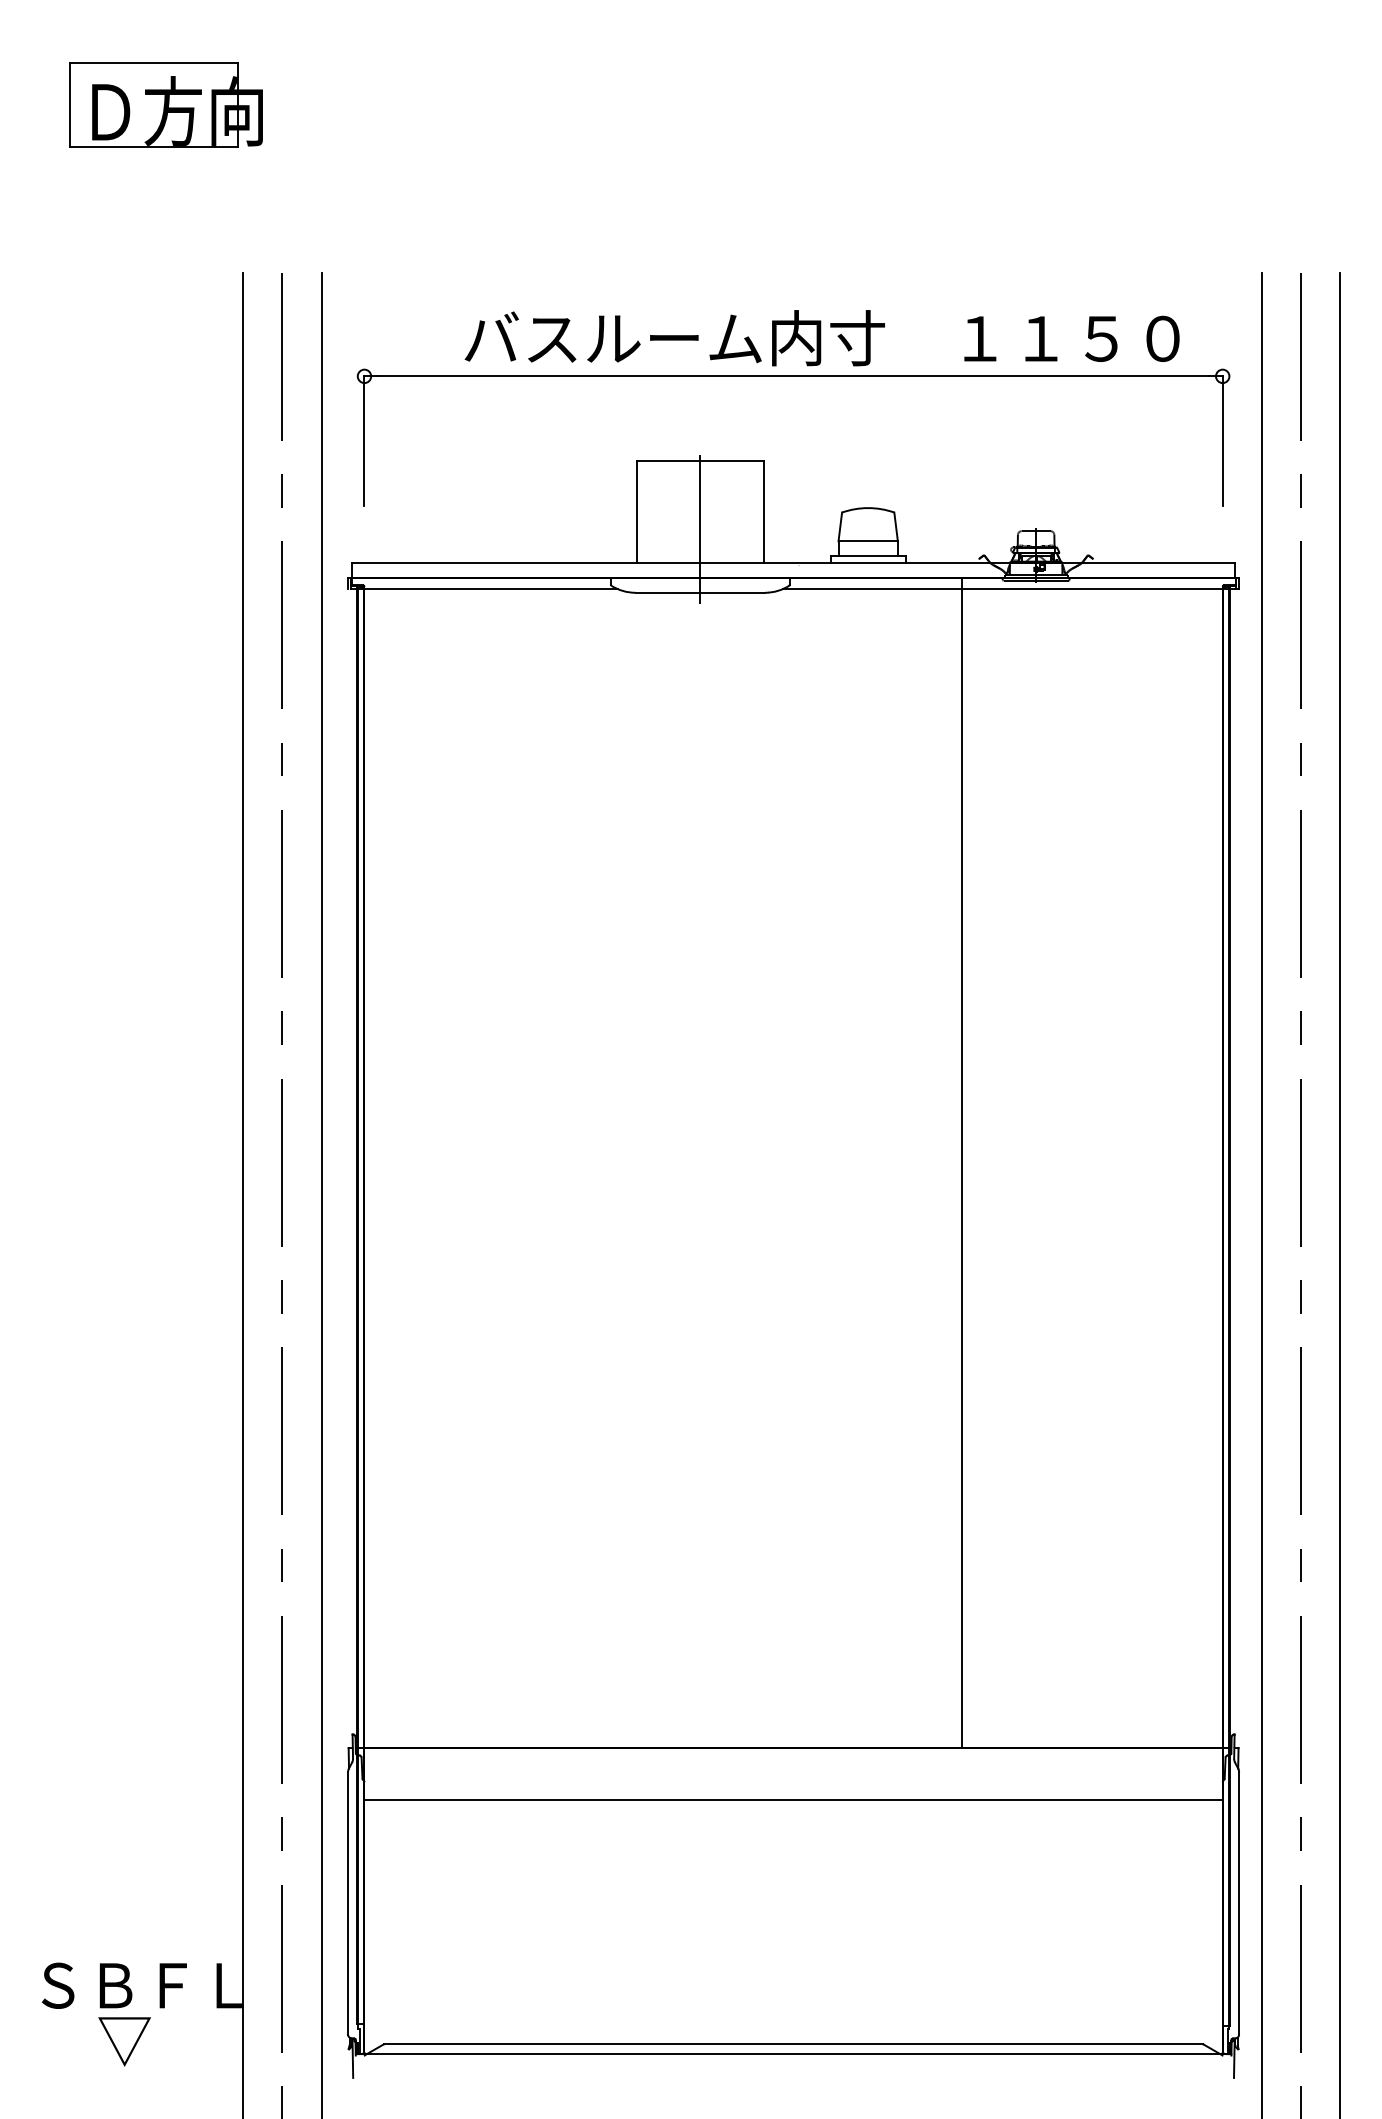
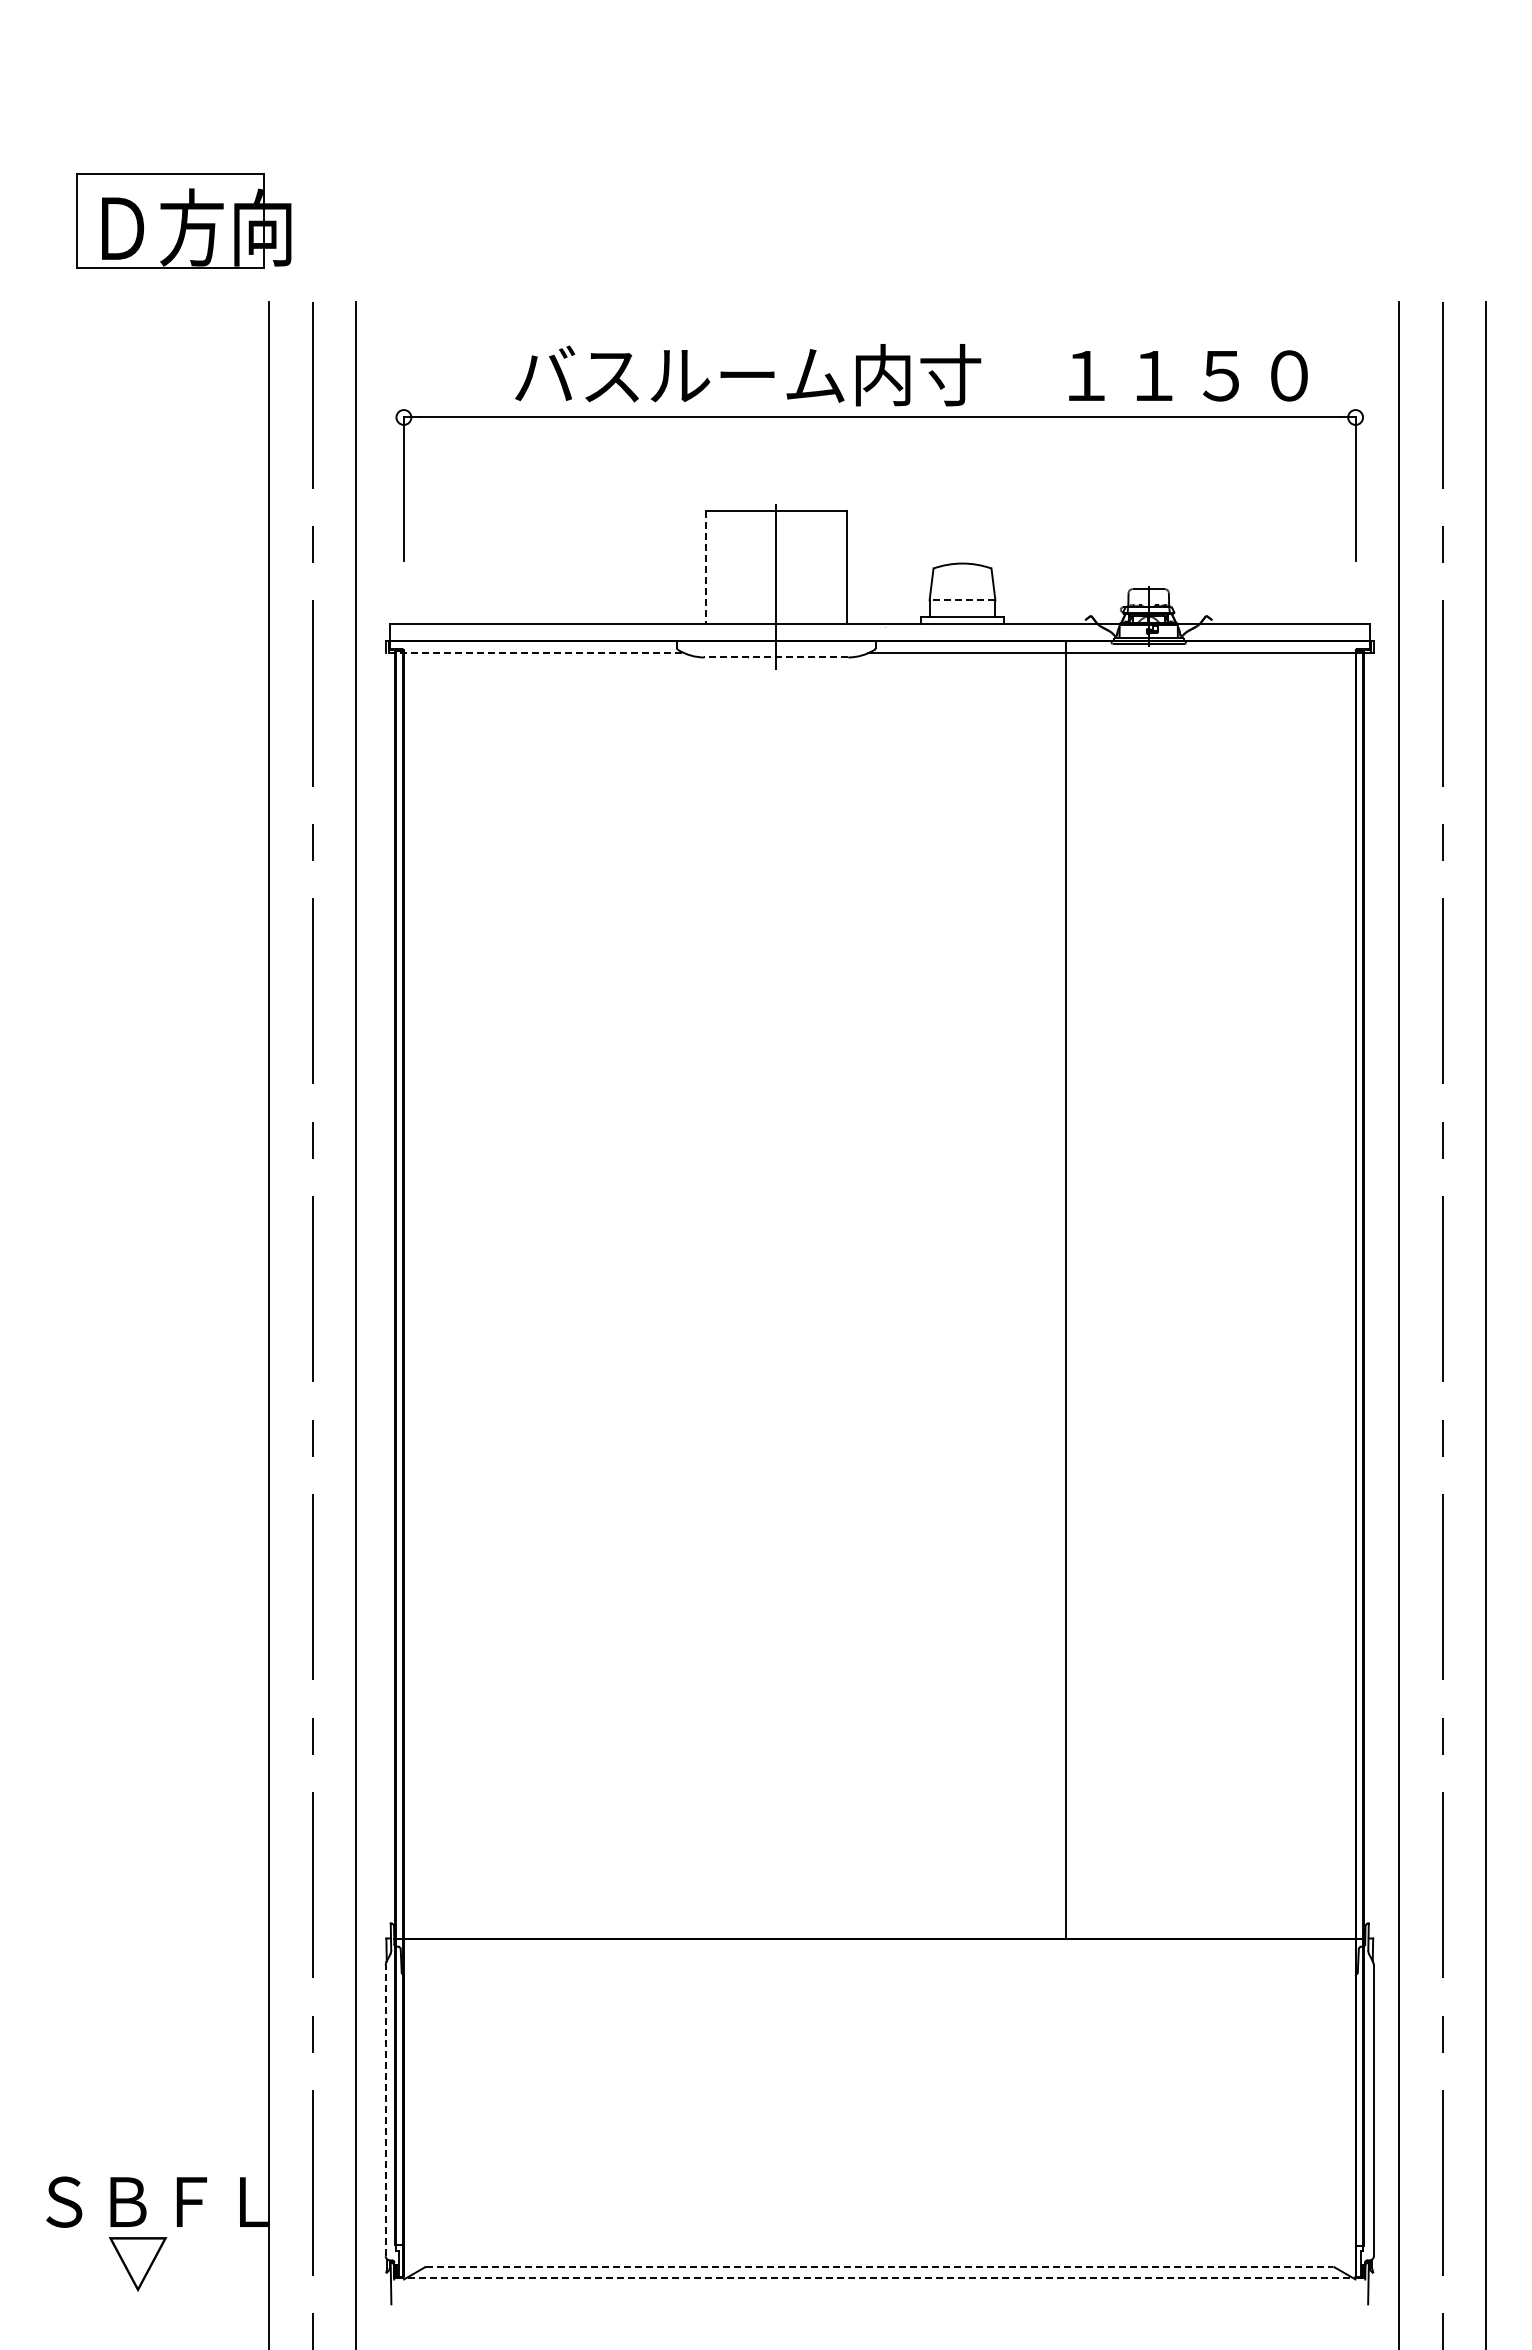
part: (165, 104) -> (183, 220), moved
line: (636, 511) -> (705, 567), solid -> dashed
line: (868, 541) -> (962, 600), solid -> dashed
line: (484, 589) -> (536, 653), solid -> dashed
line: (700, 592) -> (776, 657), solid -> dashed
line: (793, 1800) -> (879, 1996), removed
line: (347, 1903) -> (385, 2110), solid -> dashed
line: (793, 2044) -> (879, 2267), solid -> dashed
line: (793, 2053) -> (879, 2277), solid -> dashed

